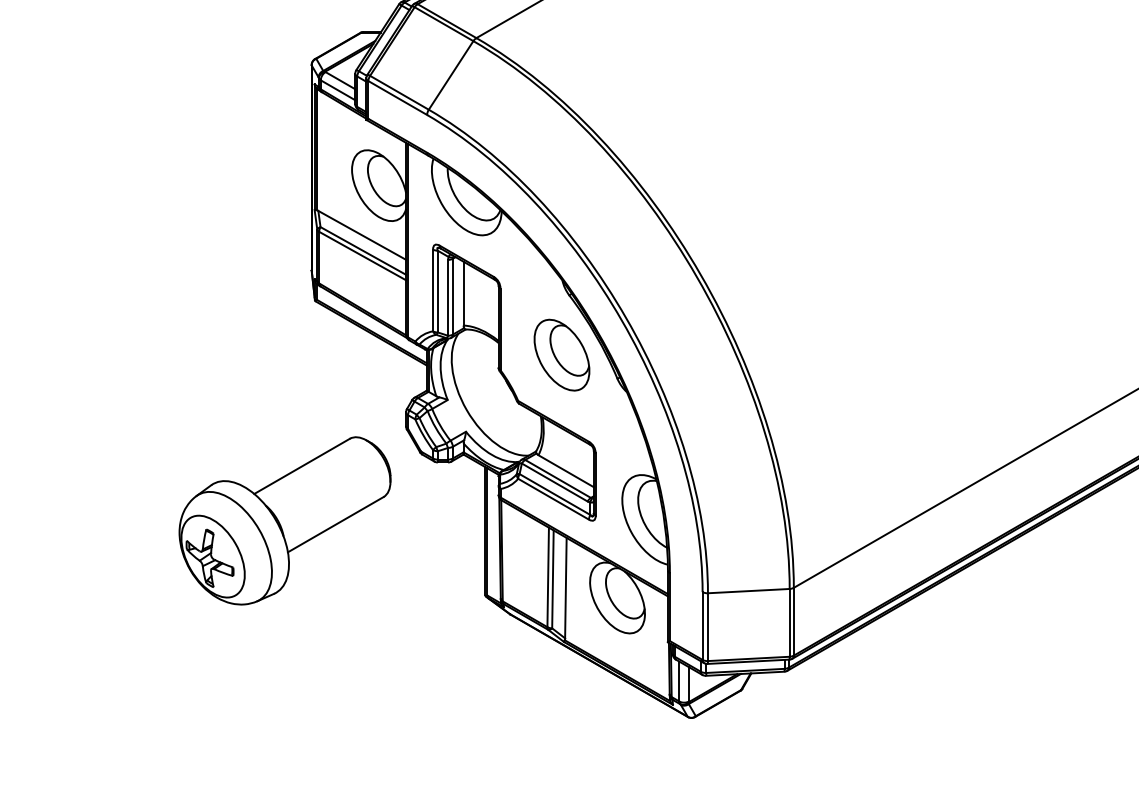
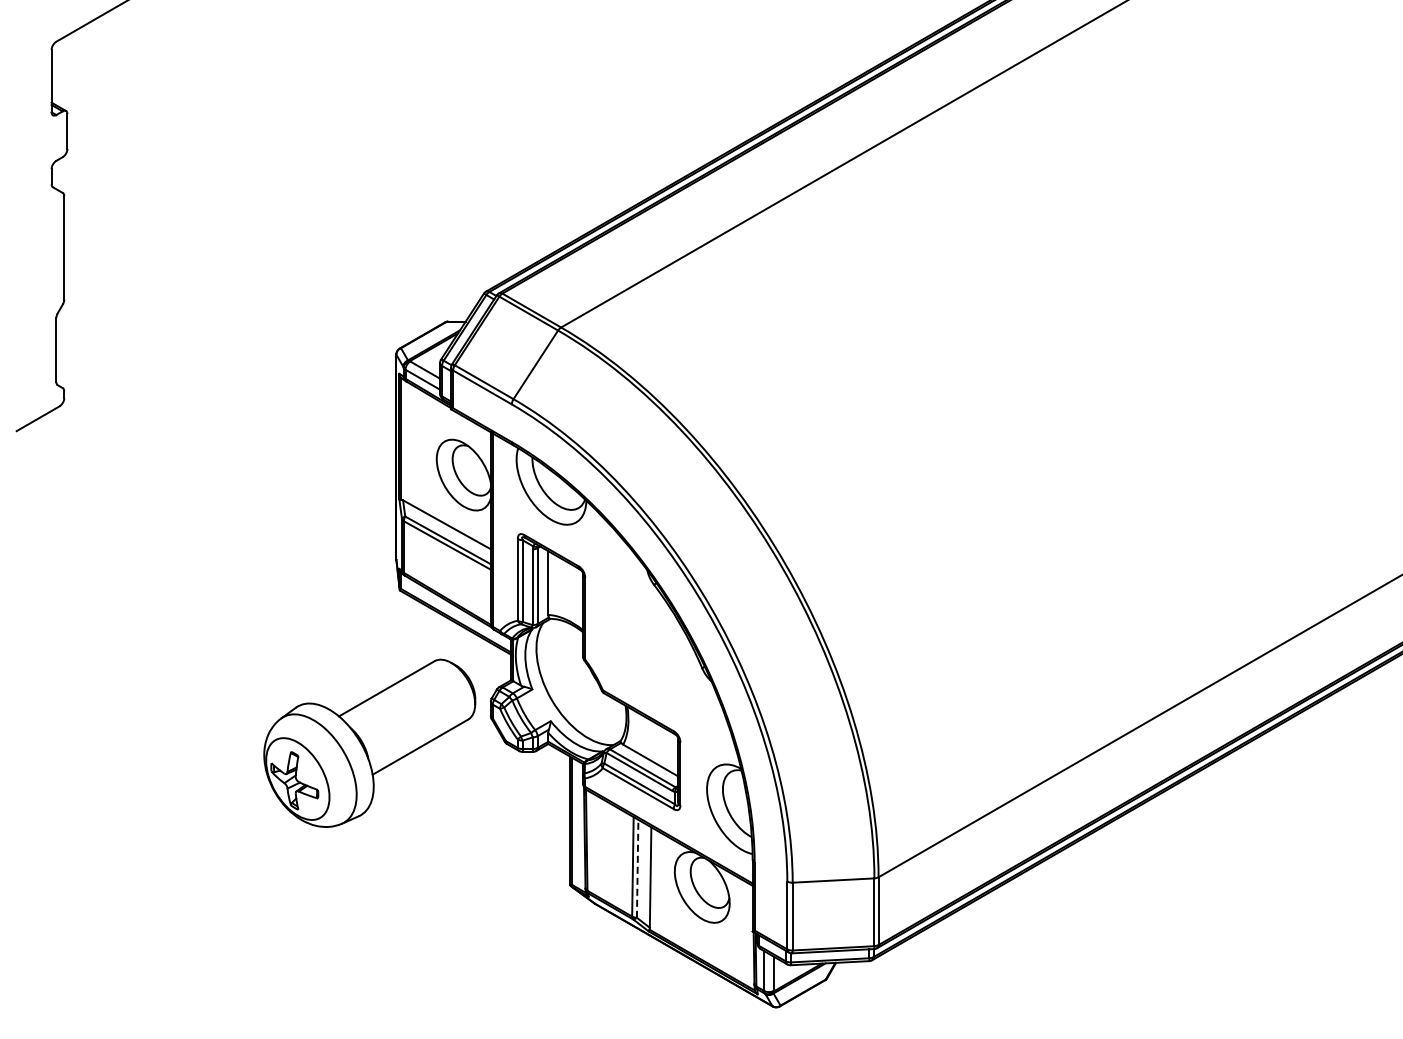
part: (561, 355) -> (646, 644), removed
part: (284, 520) -> (369, 742), moved
line: (552, 579) -> (637, 868), solid -> dashed

